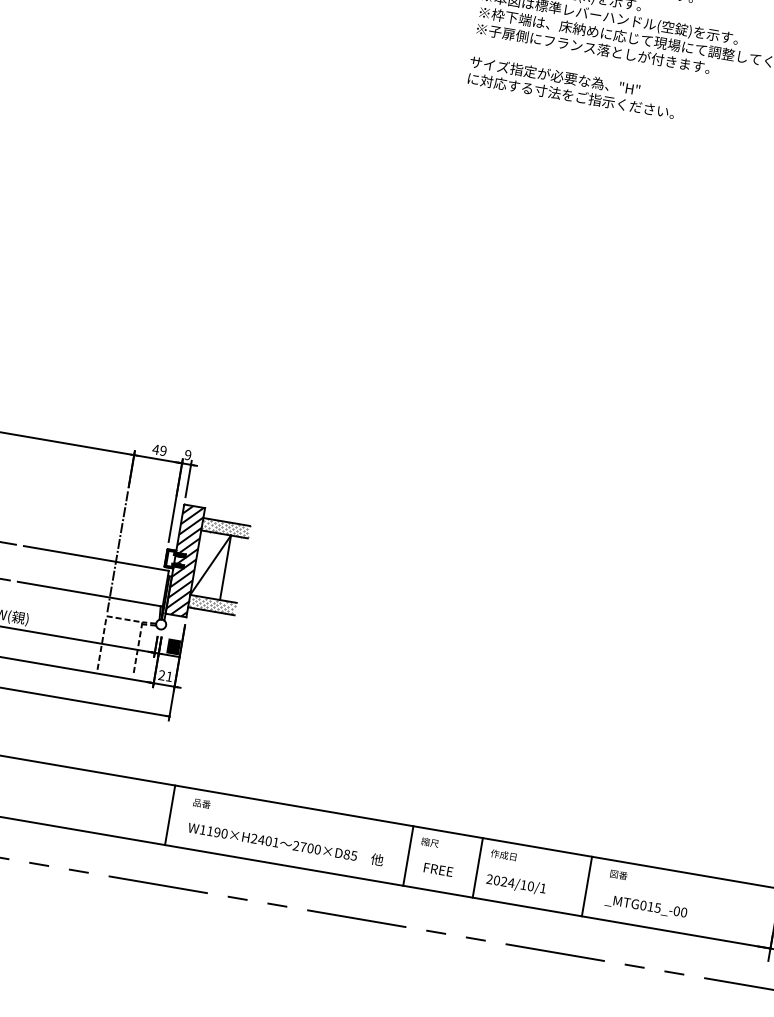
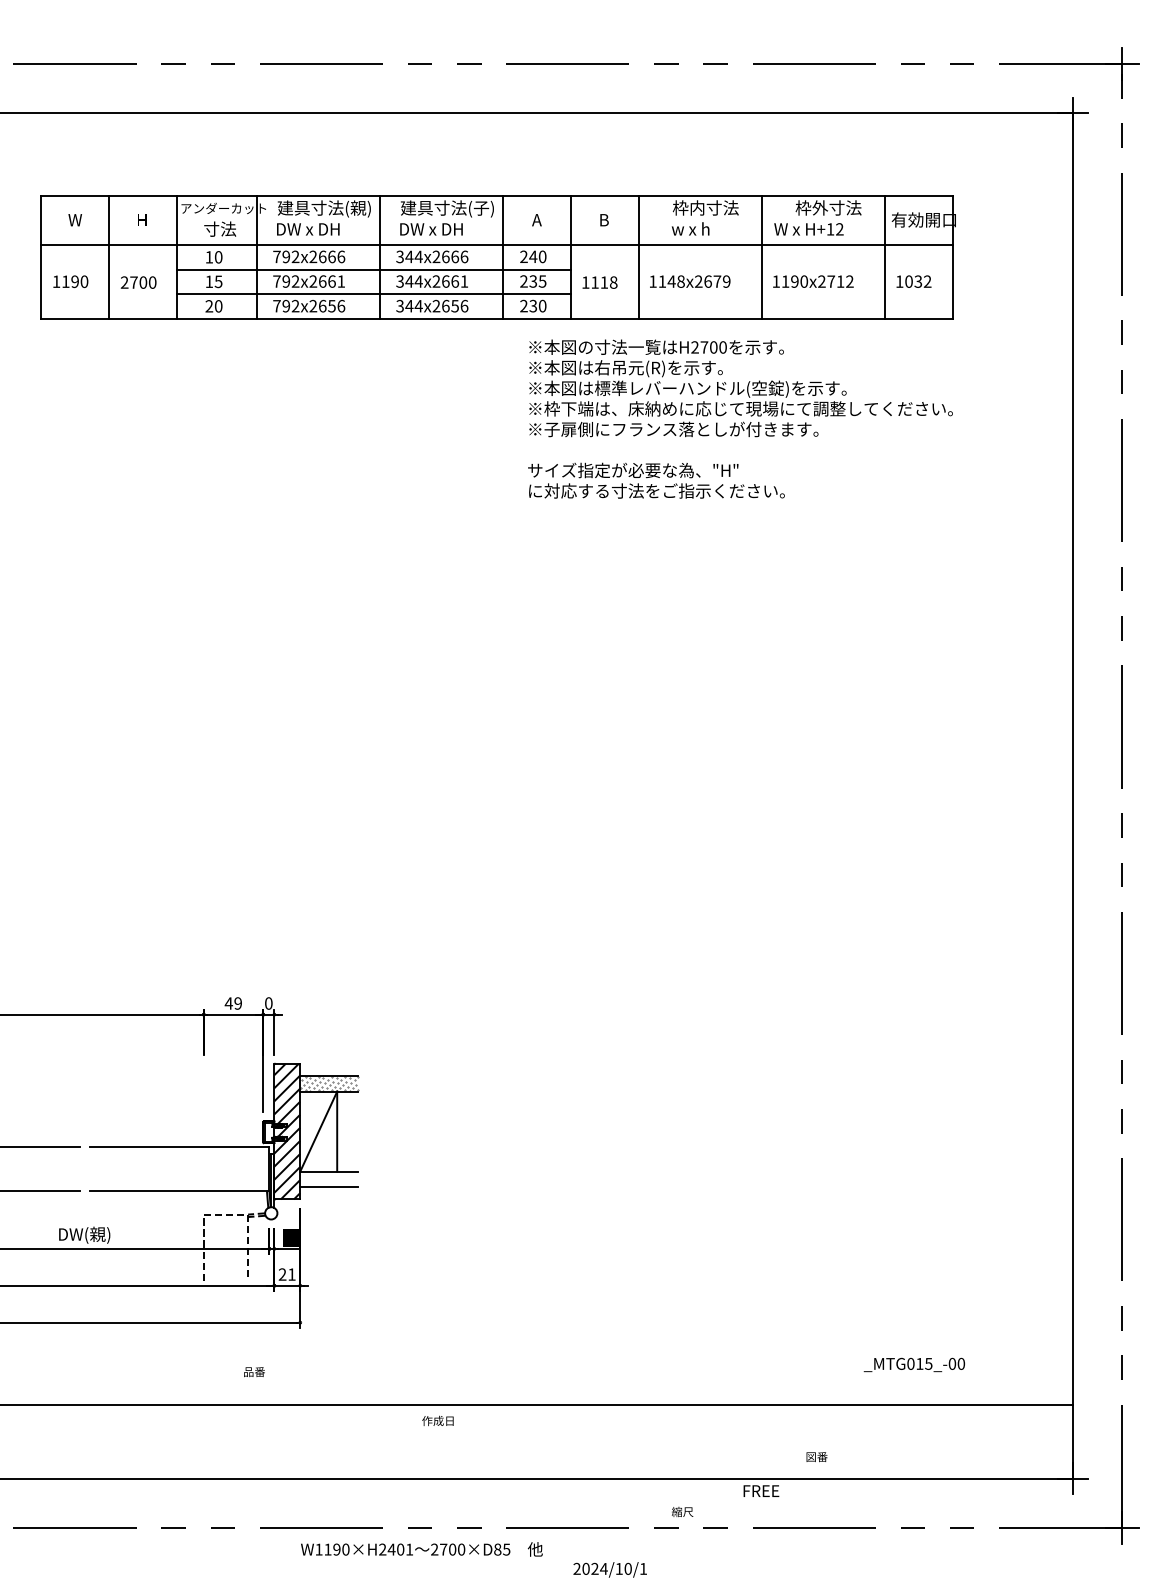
text: (187, 455) -> (268, 1003), 9 -> 0
line: (117, 551) -> (203, 1134), removed
hatch: (211, 605) -> (328, 1179), removed
text: (201, 804) -> (254, 1372), moved
line: (170, 815) -> (321, 1441), removed
text: (430, 842) -> (682, 1511), moved
text: (285, 844) -> (421, 1549), moved
text: (503, 854) -> (437, 1420), moved
line: (408, 855) -> (617, 1441), removed
line: (477, 867) -> (703, 1441), removed
text: (438, 869) -> (761, 1490), moved
text: (618, 875) -> (816, 1457), moved
text: (515, 884) -> (609, 1569), moved
line: (586, 886) -> (838, 1441), removed
text: (645, 906) -> (913, 1364), moved

